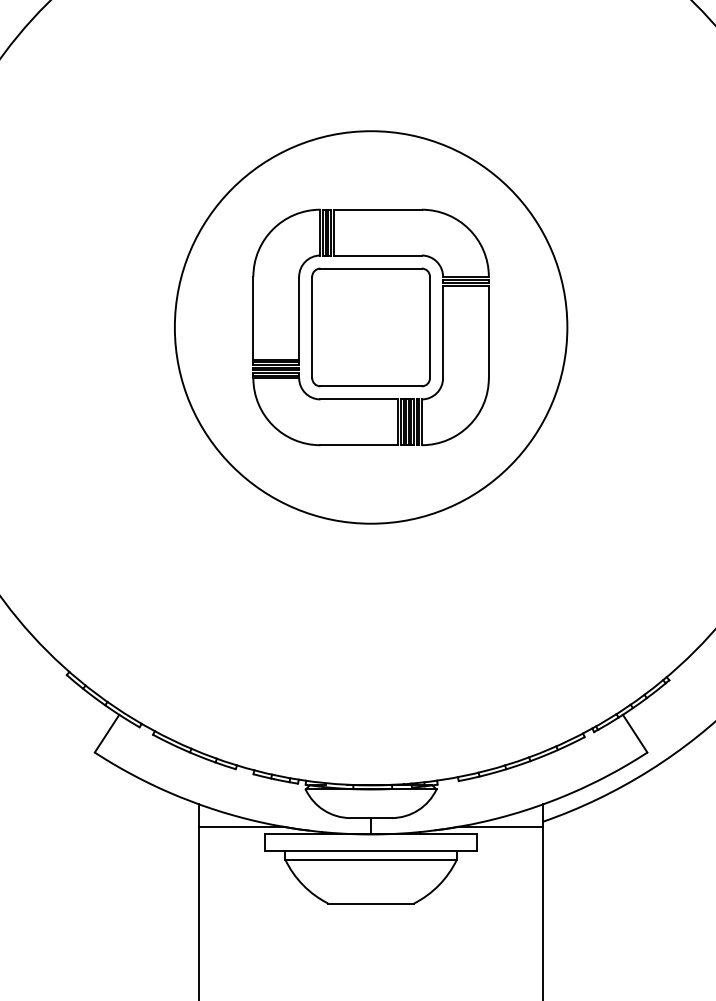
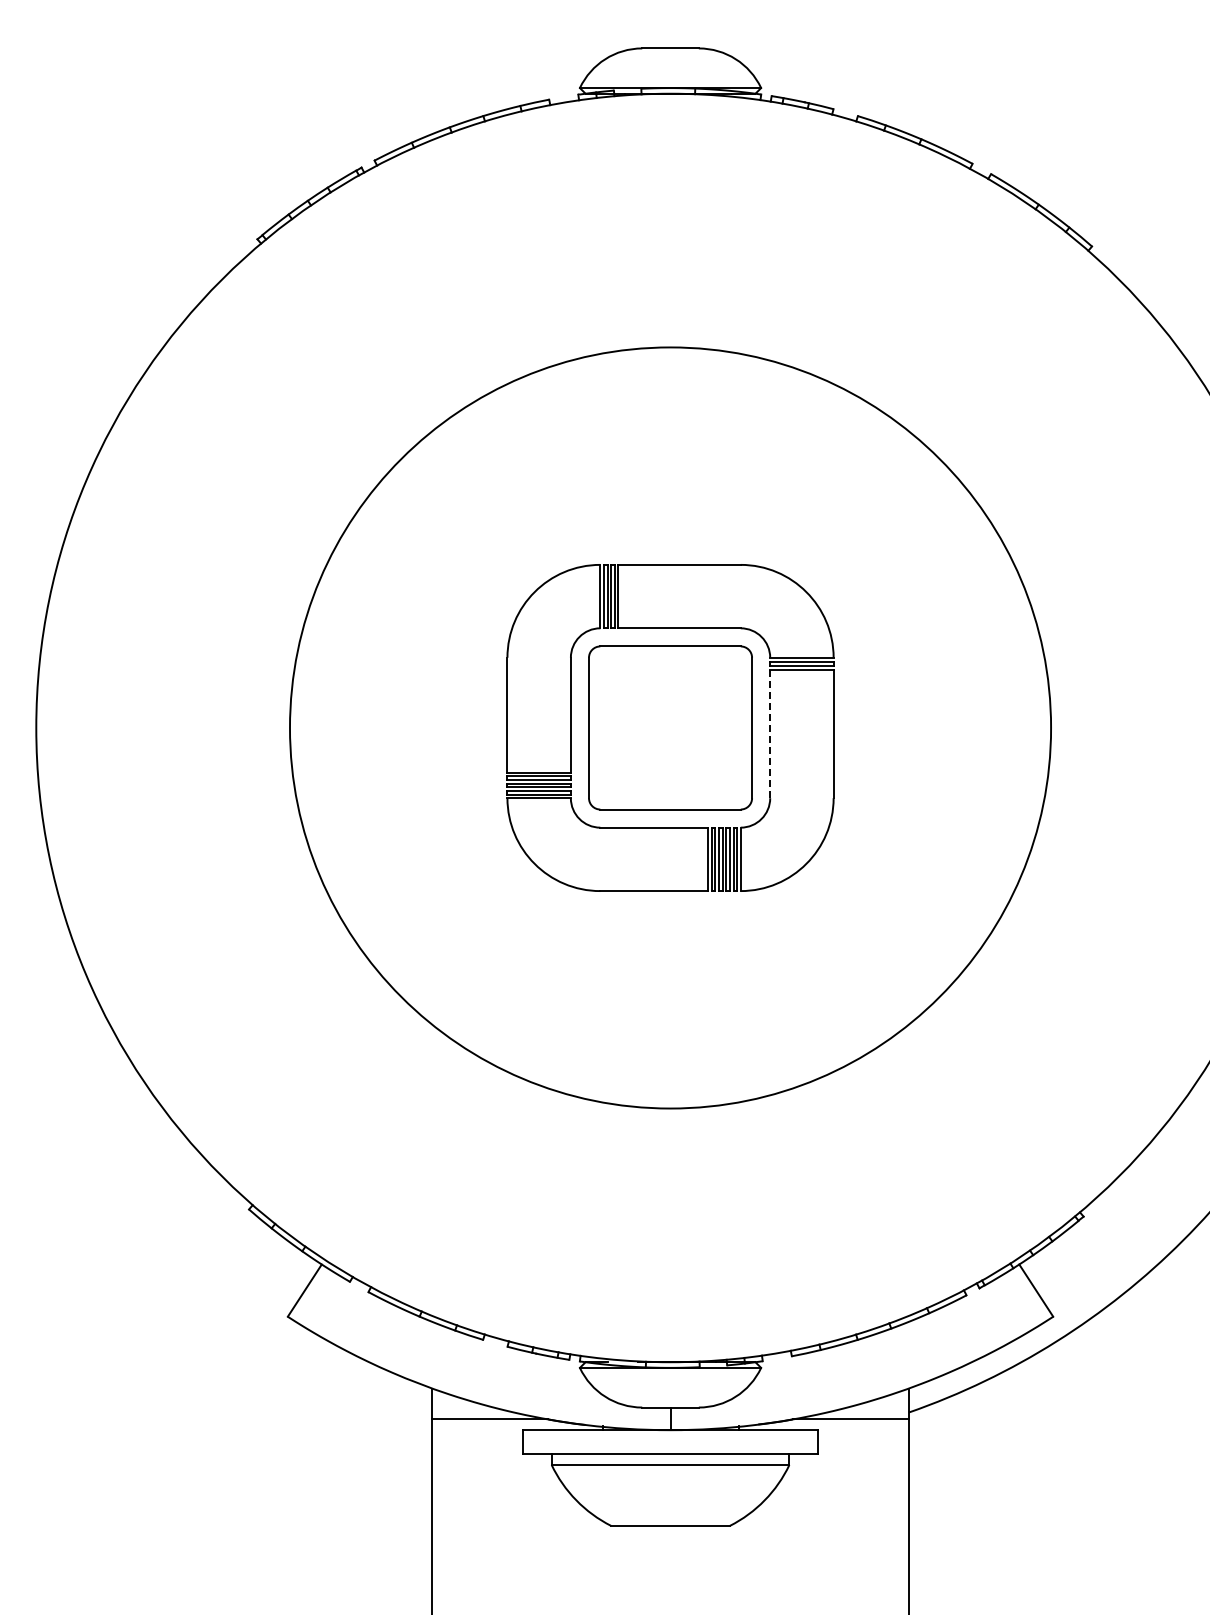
circle: (371, 327) -> (670, 727), size x1.4
line: (443, 331) -> (770, 733), solid -> dashed

